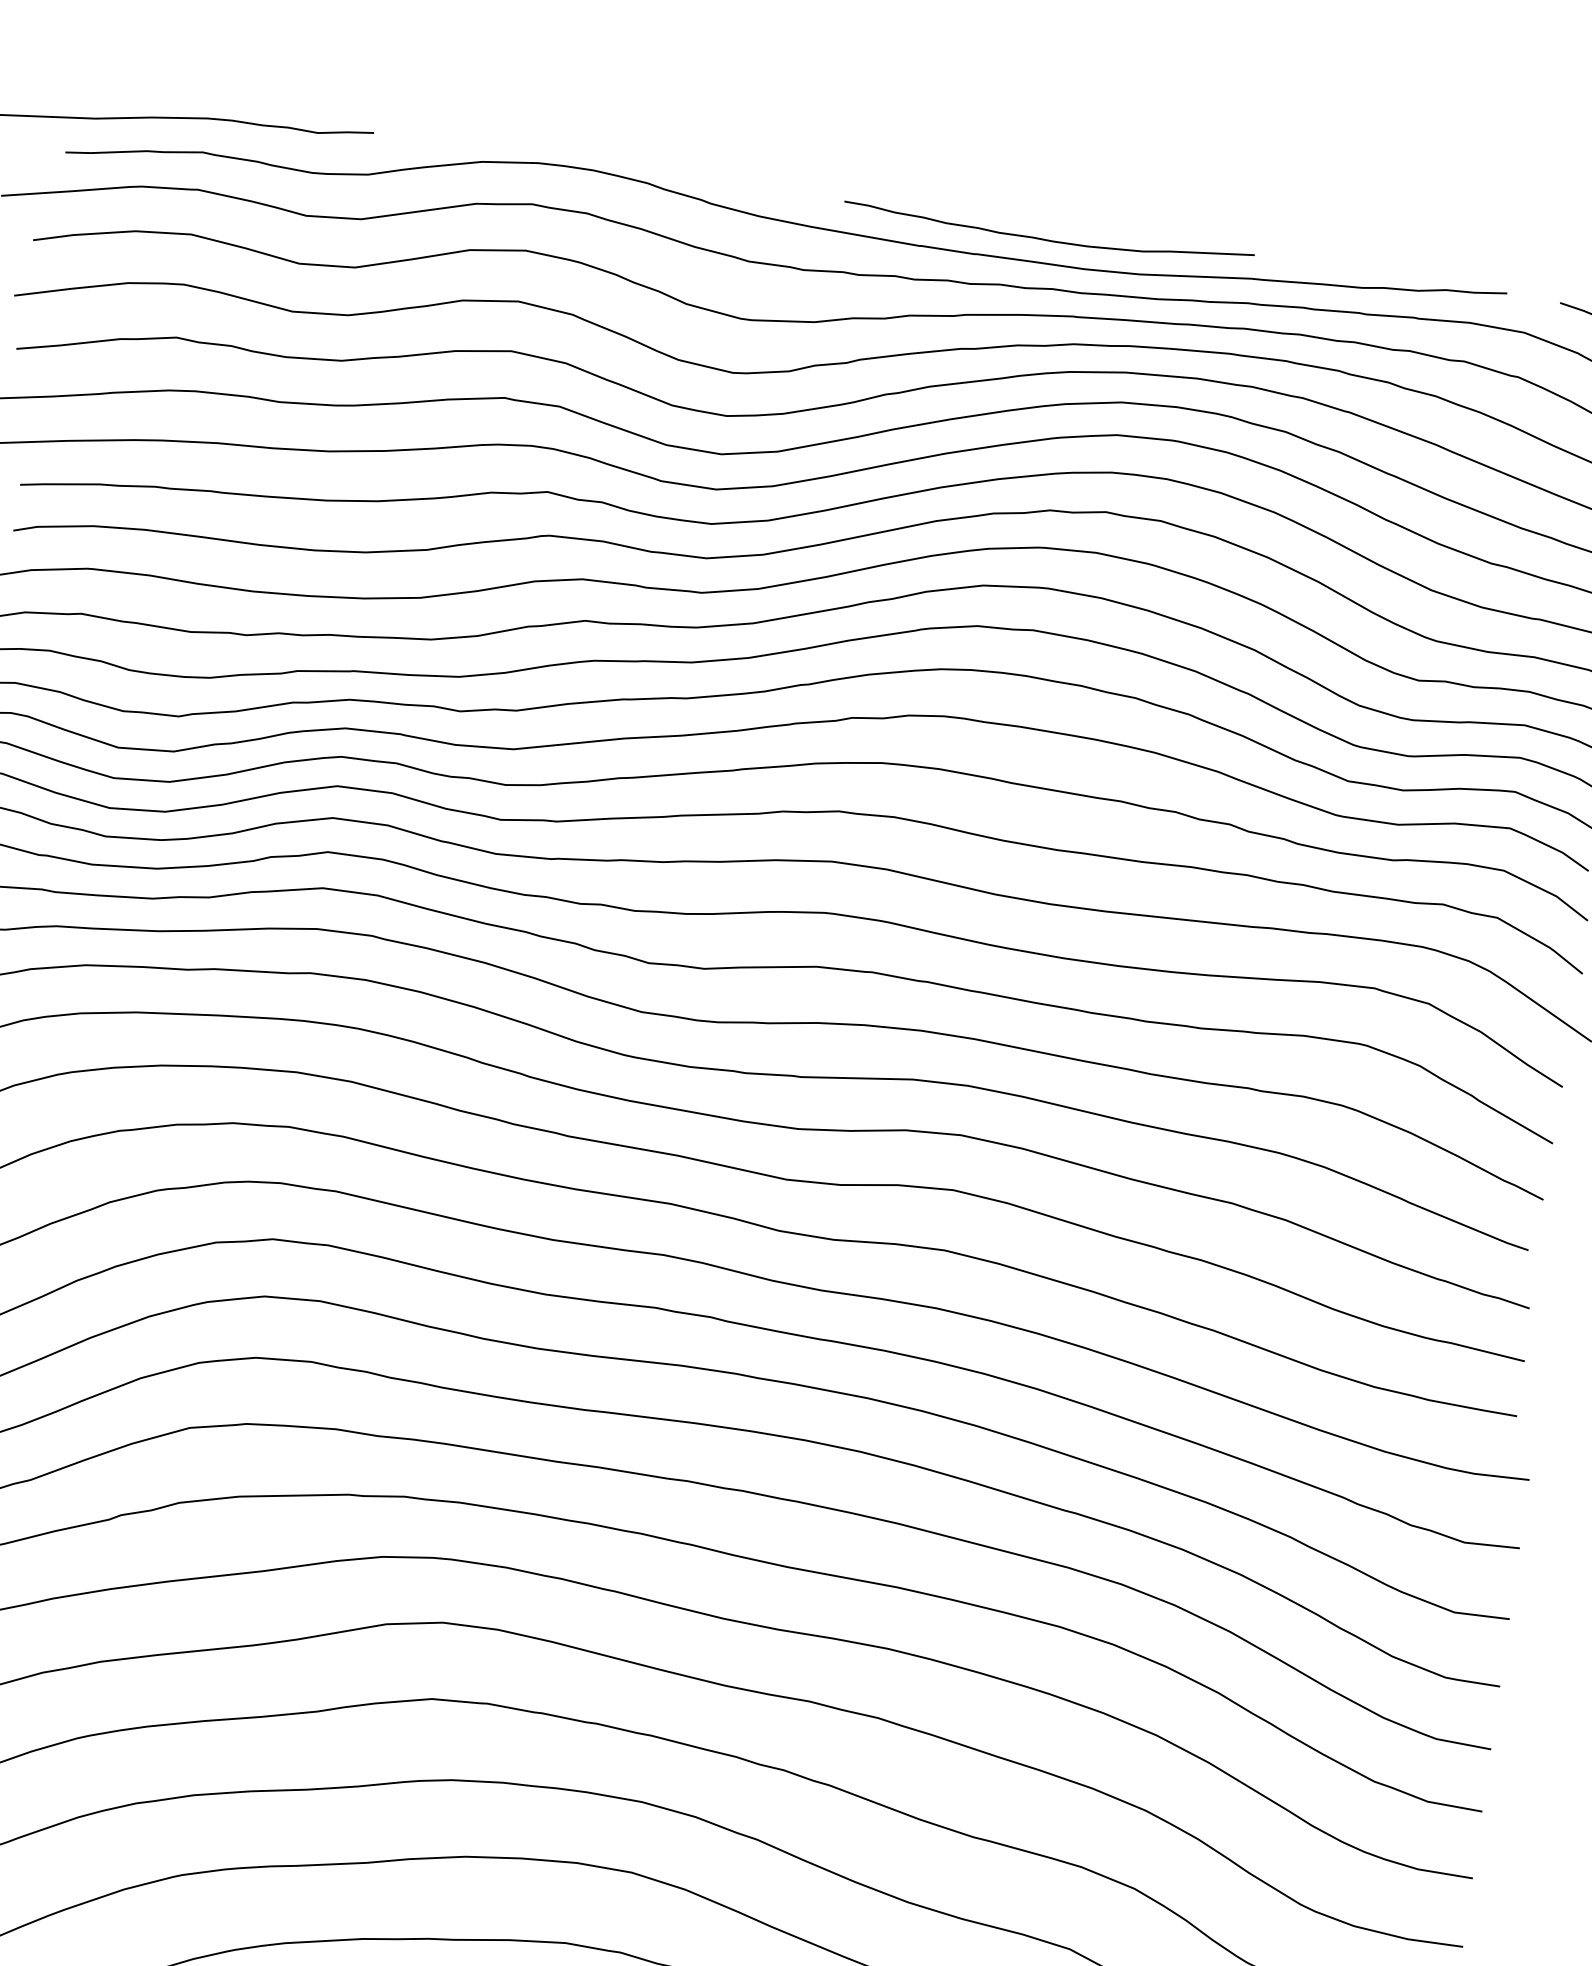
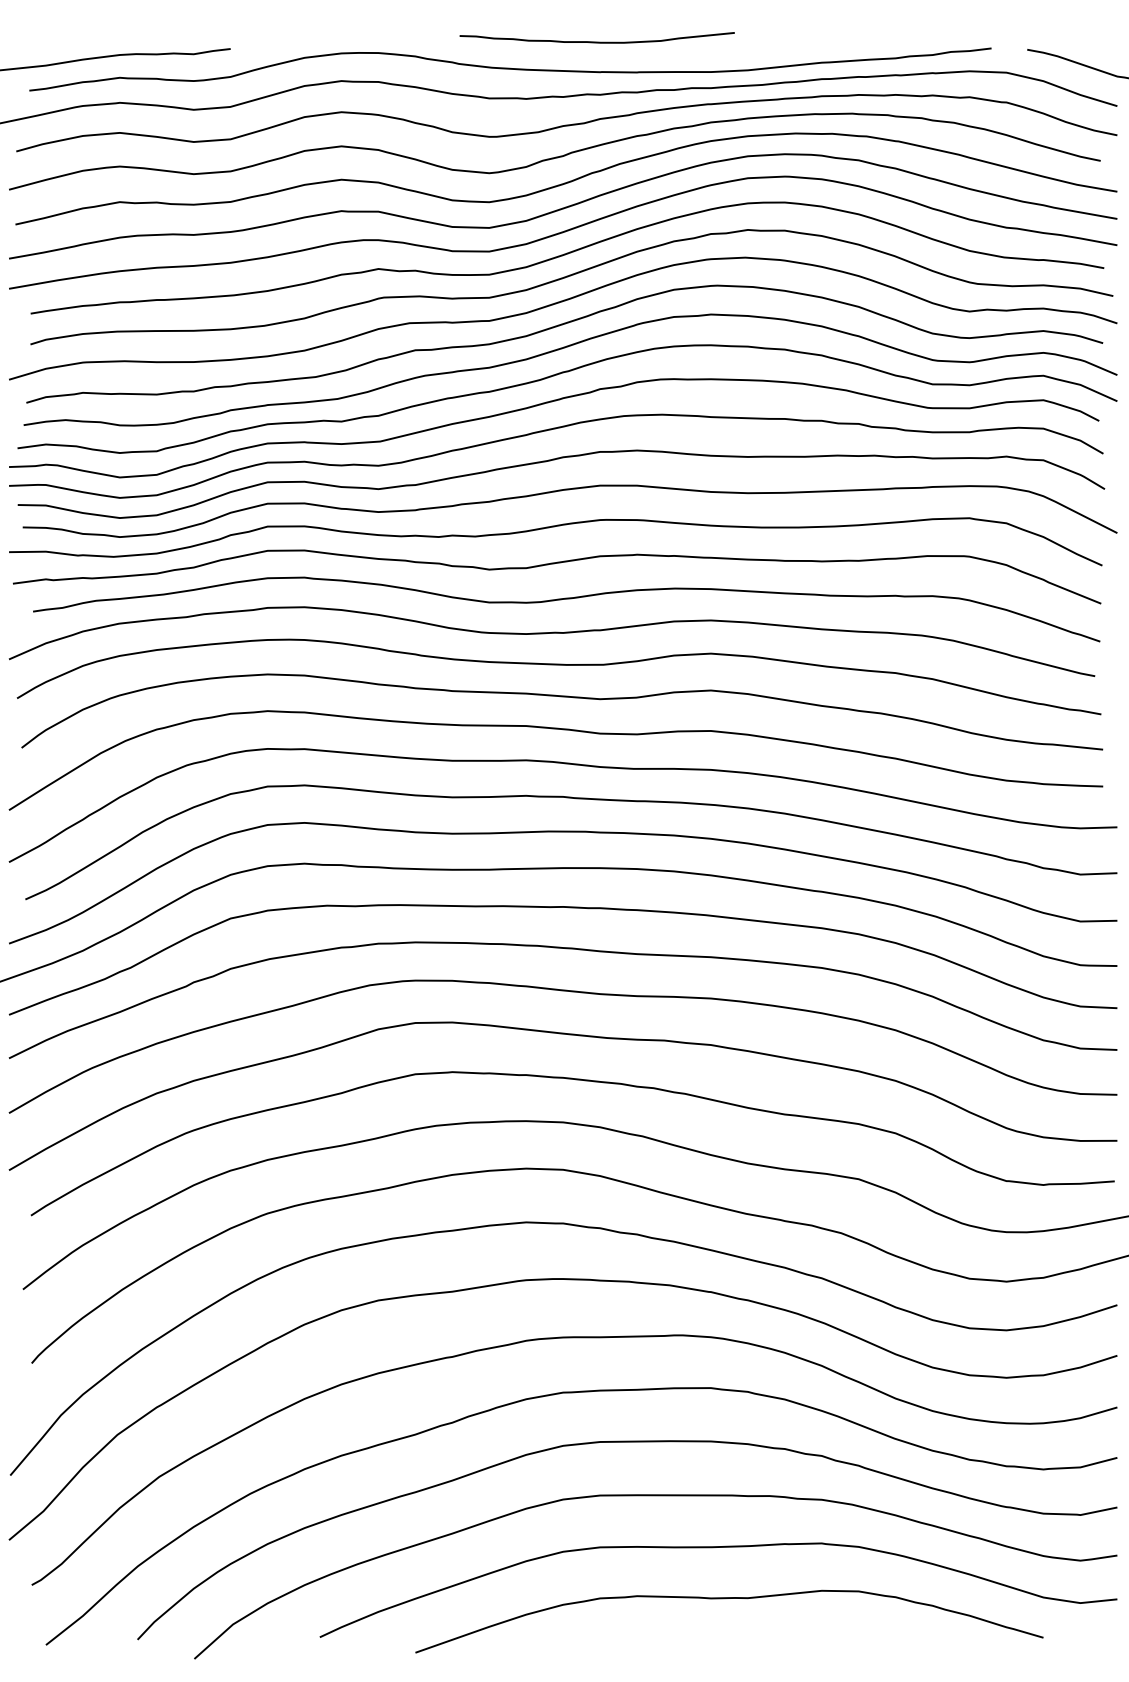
curve: (1047, 238) -> (596, 41), moved

